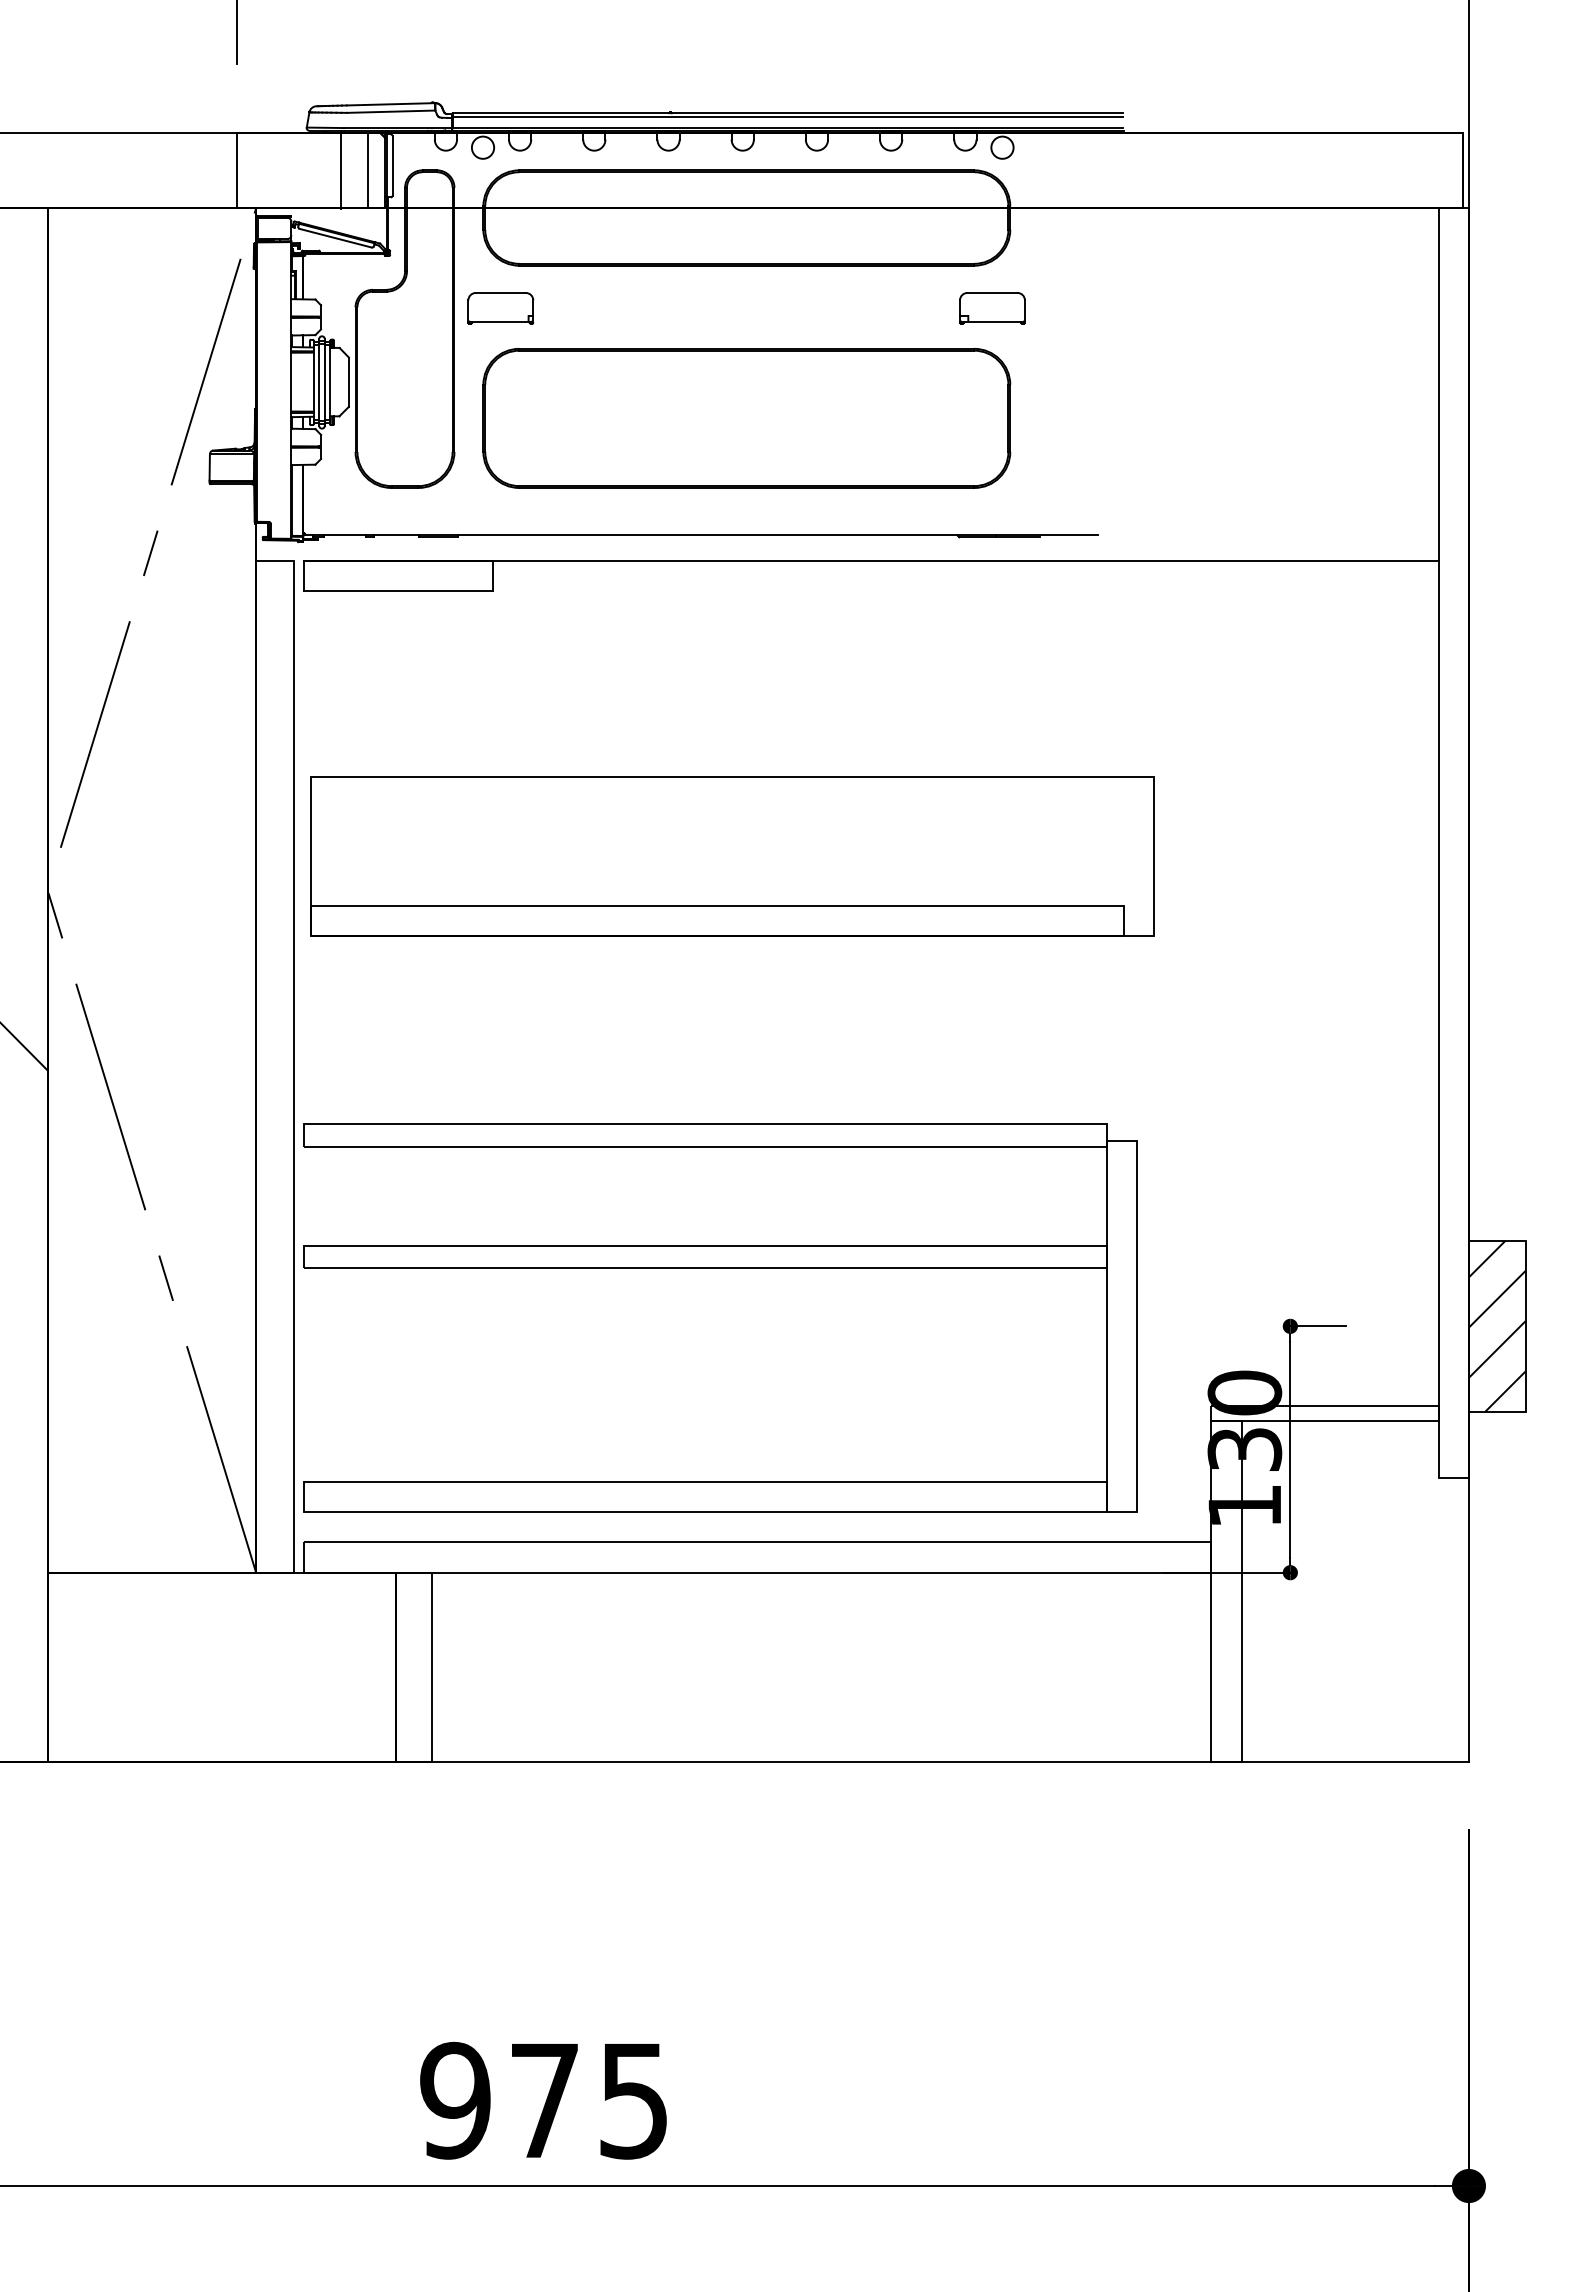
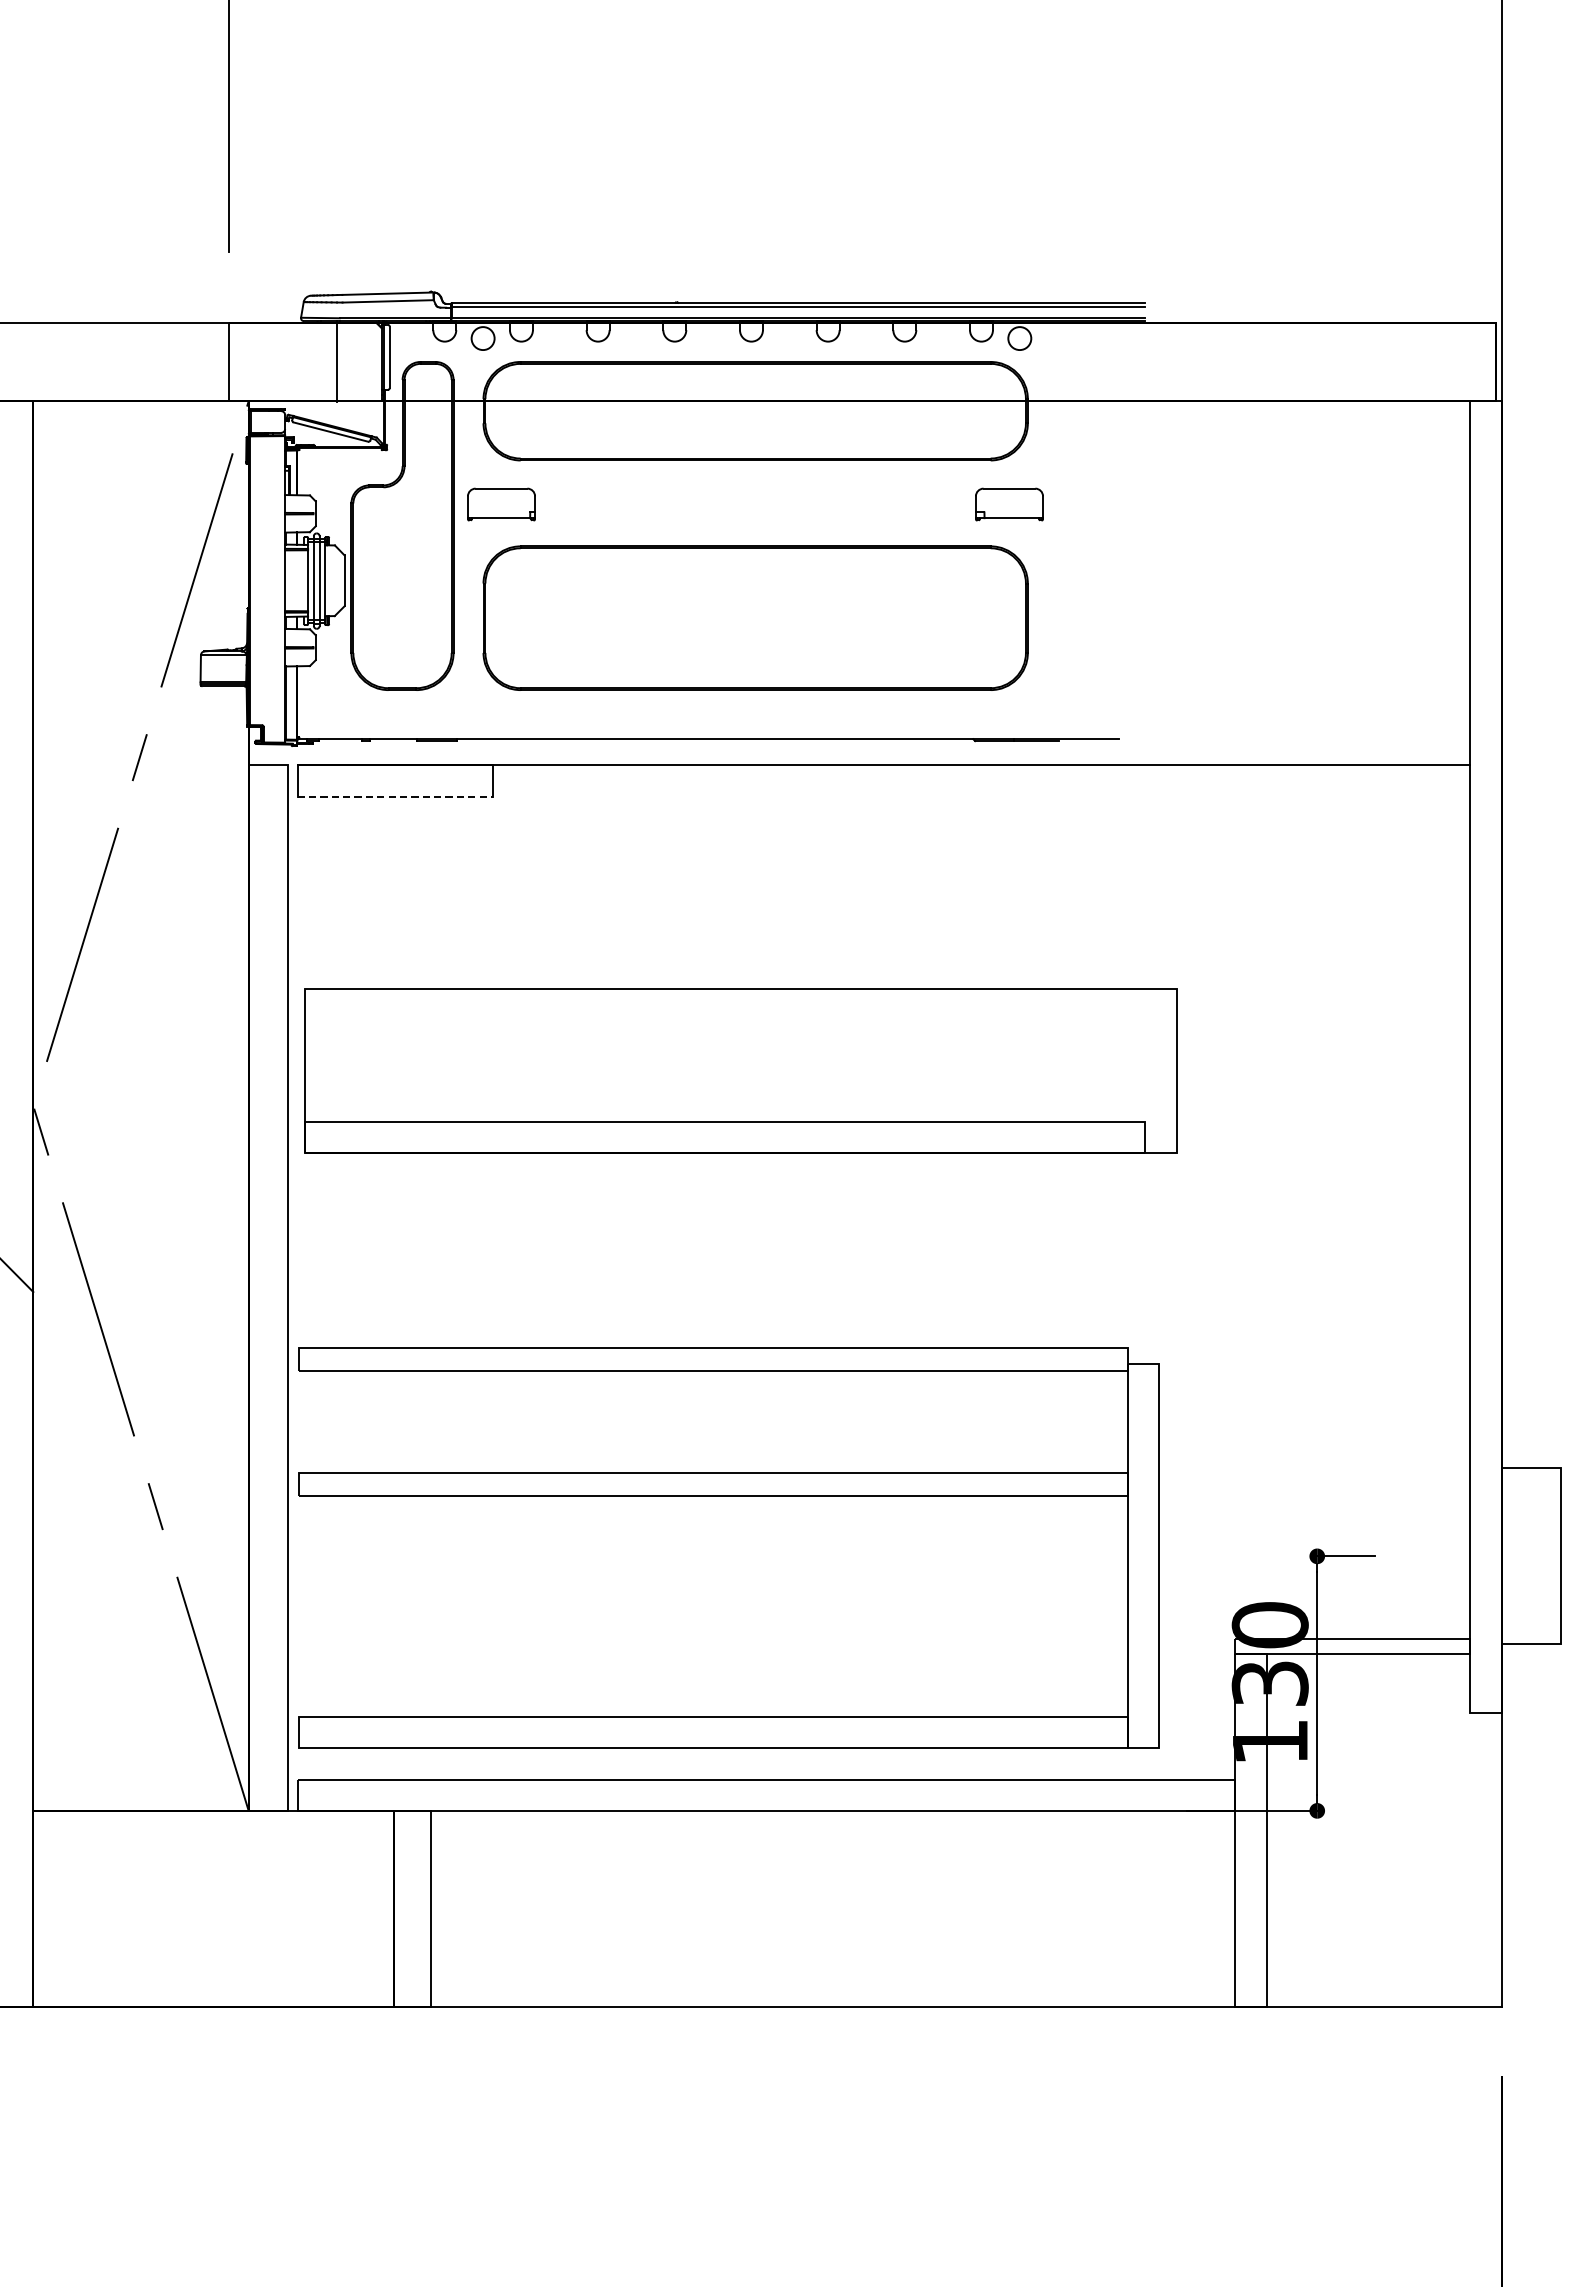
line: (367, 170) -> (363, 362), removed
line: (398, 591) -> (395, 797), solid -> dashed
hatch: (1496, 1326) -> (1530, 1556), removed

